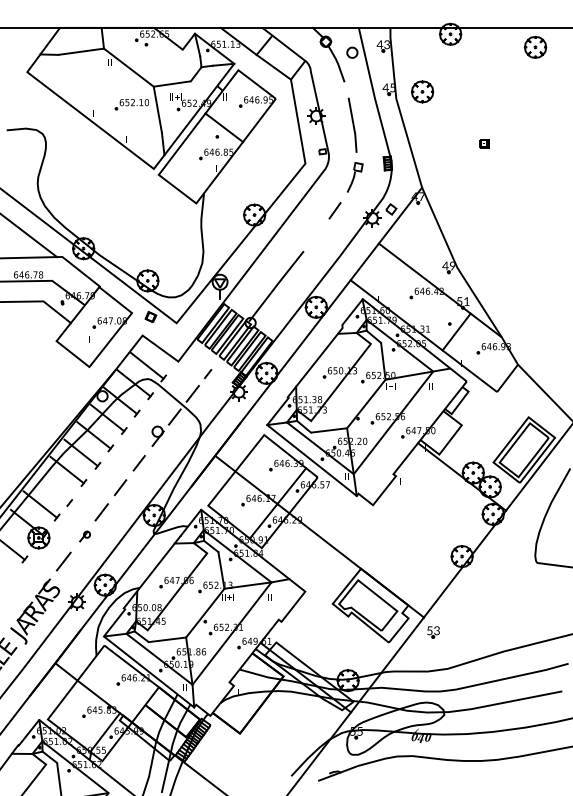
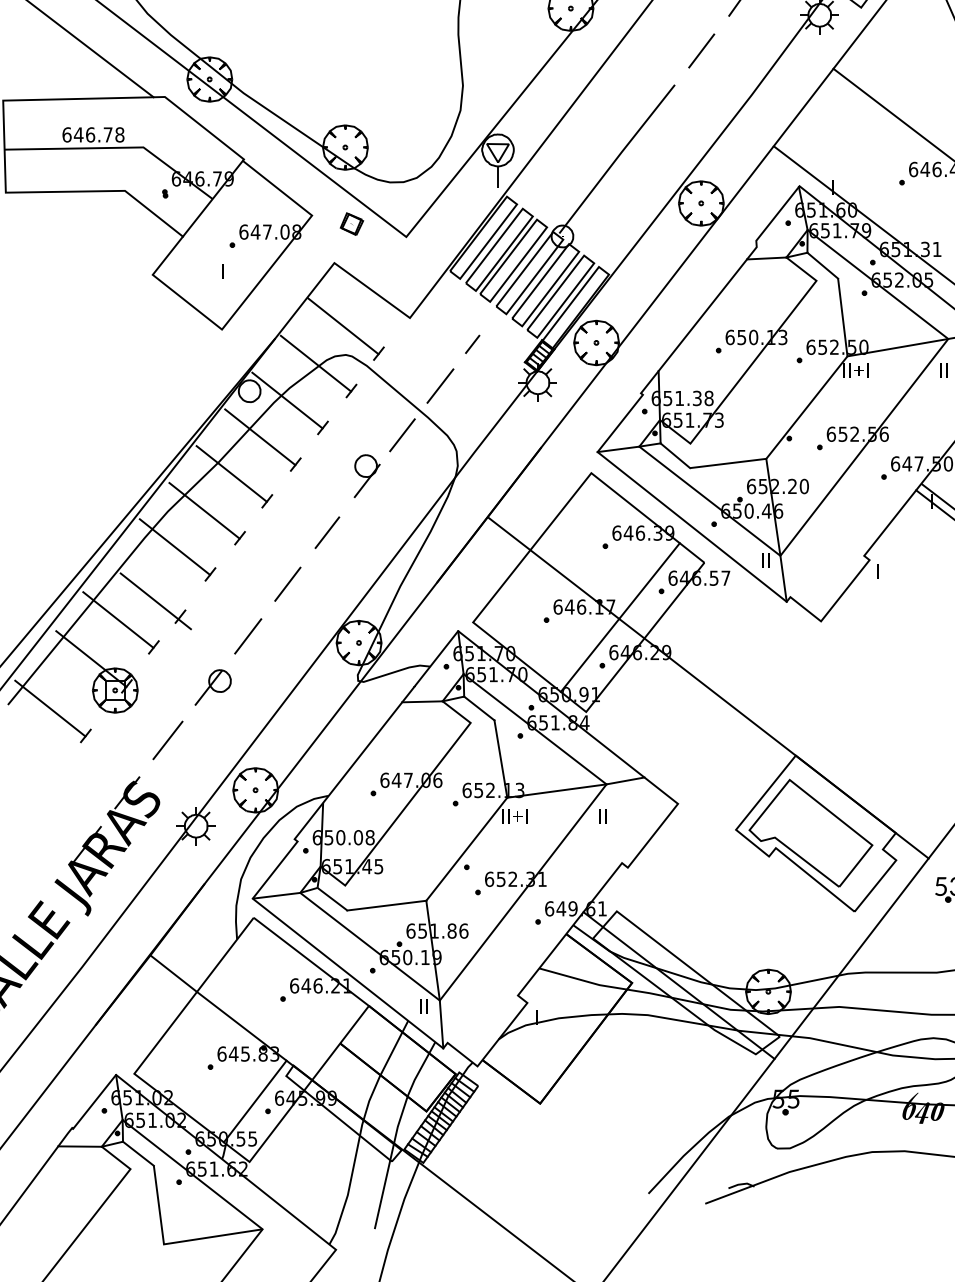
line: (316, 234) -> (701, 49), added
line: (57, 495) -> (154, 600), added
part: (84, 536) -> (211, 687), size x1.67

